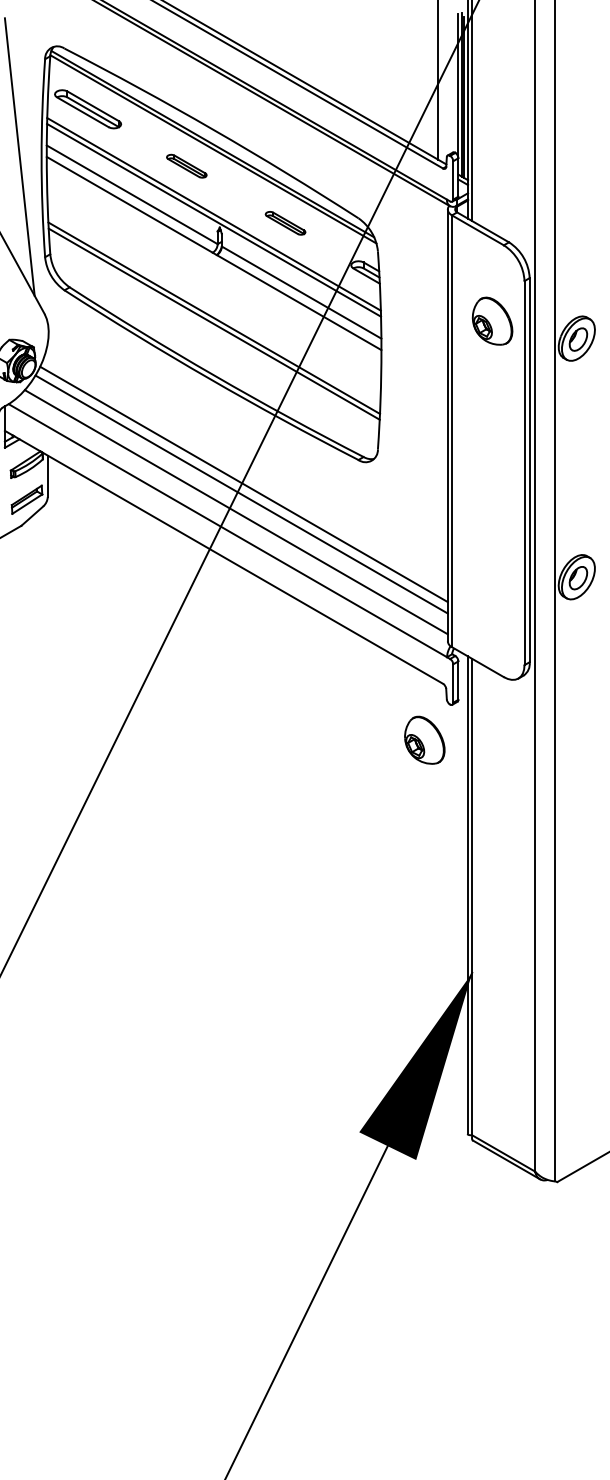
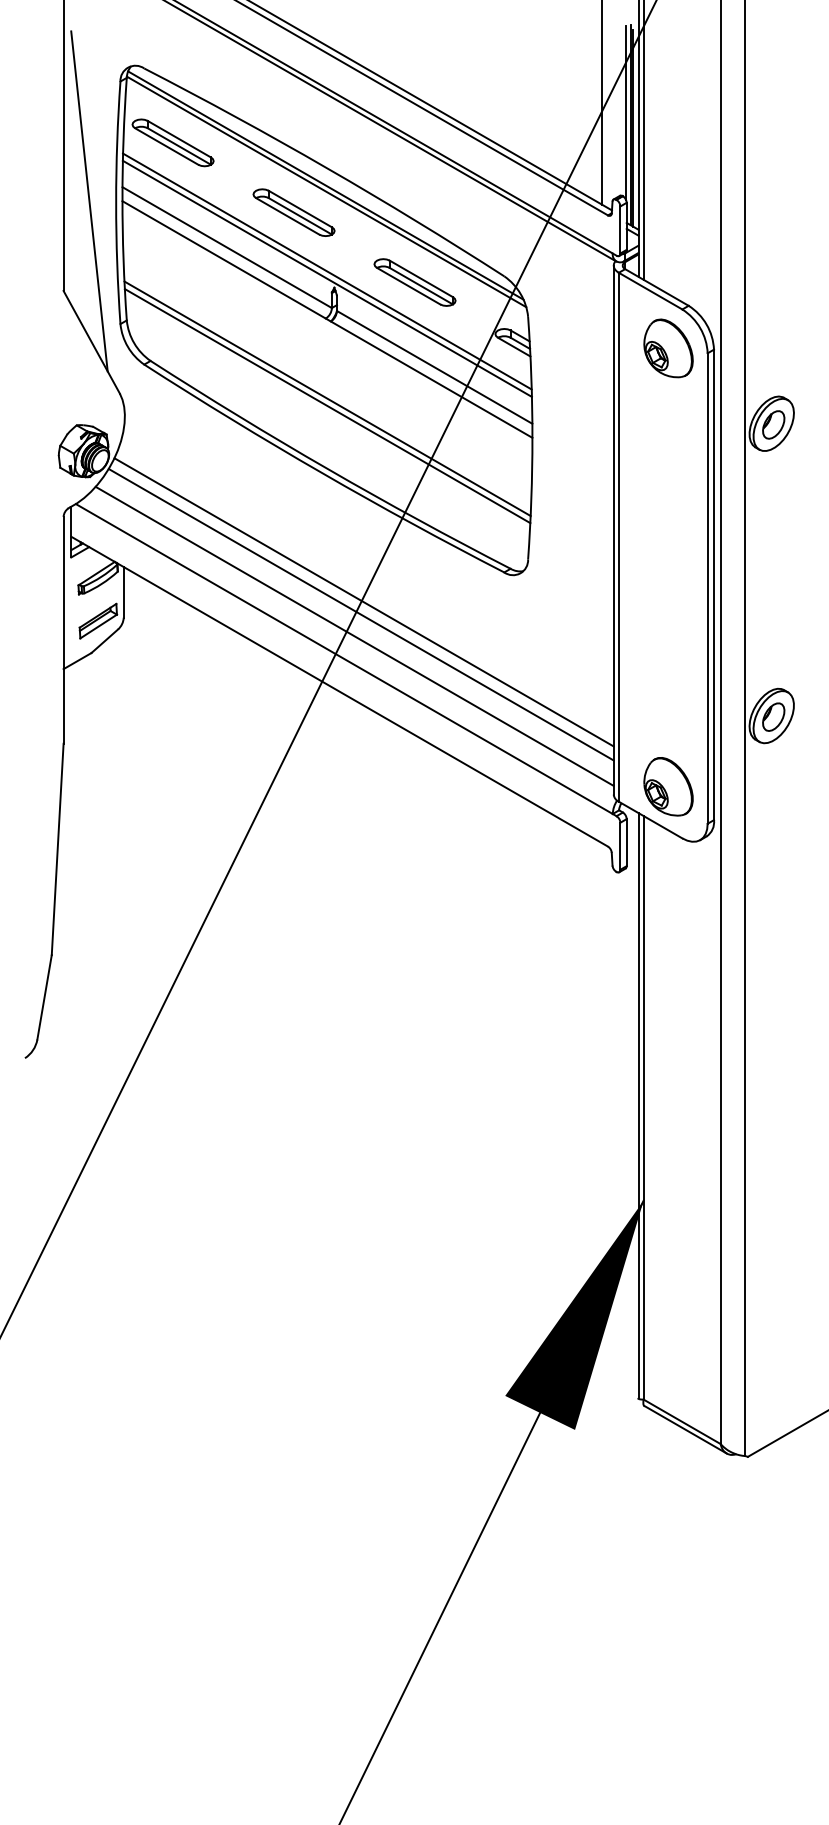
part: (186, 166) -> (293, 212), size x1.67
part: (285, 223) -> (414, 282), size x1.67
part: (492, 321) -> (668, 348), moved
part: (424, 740) -> (668, 786), moved

